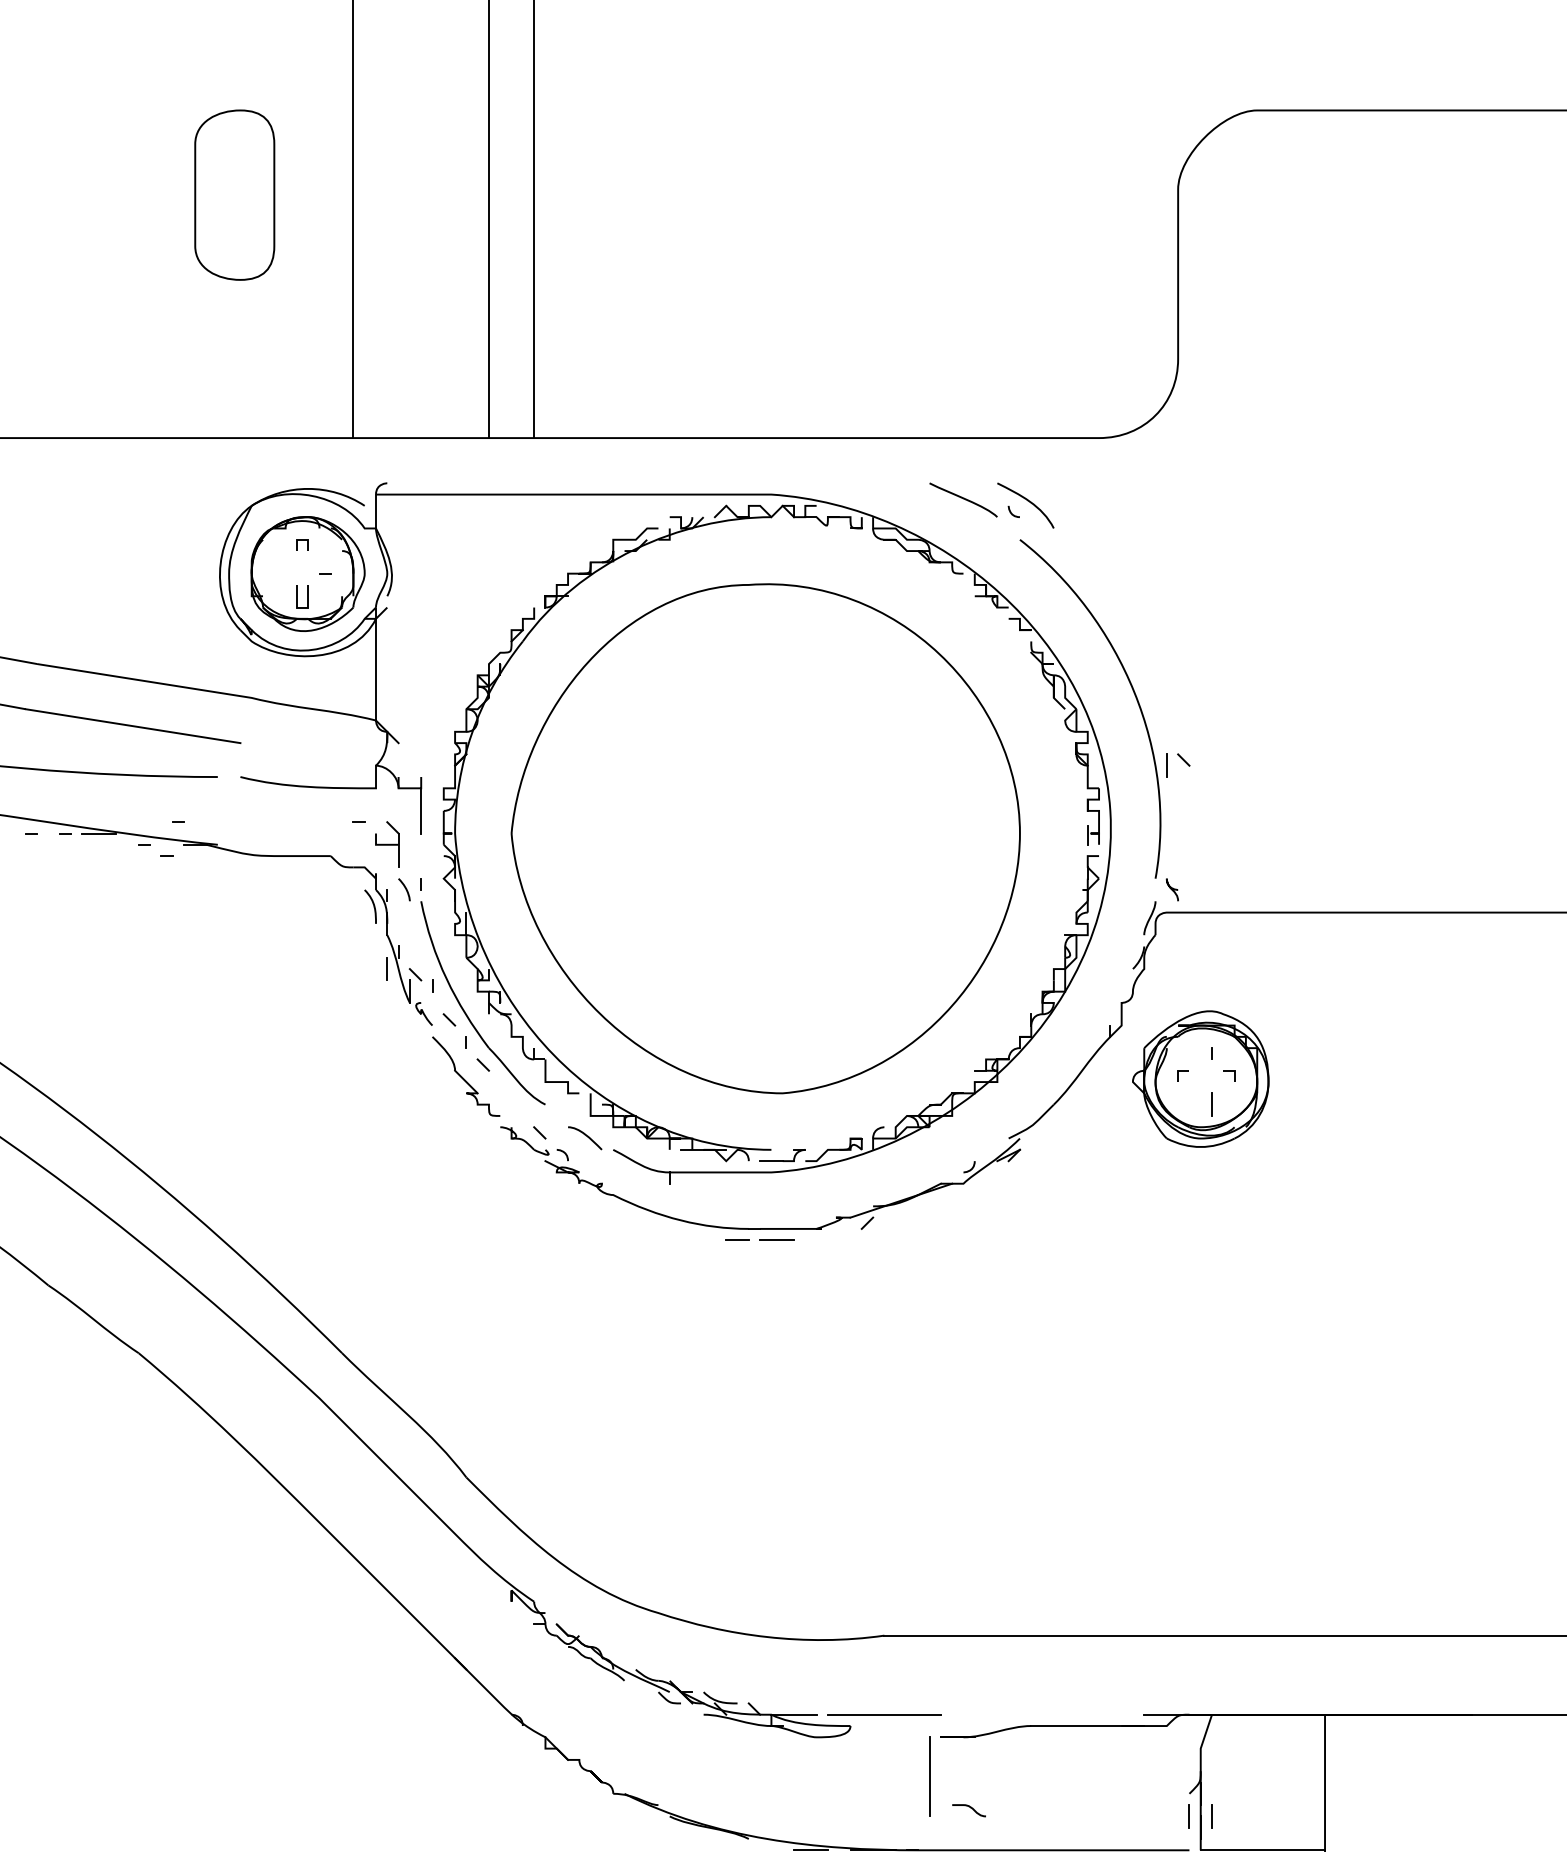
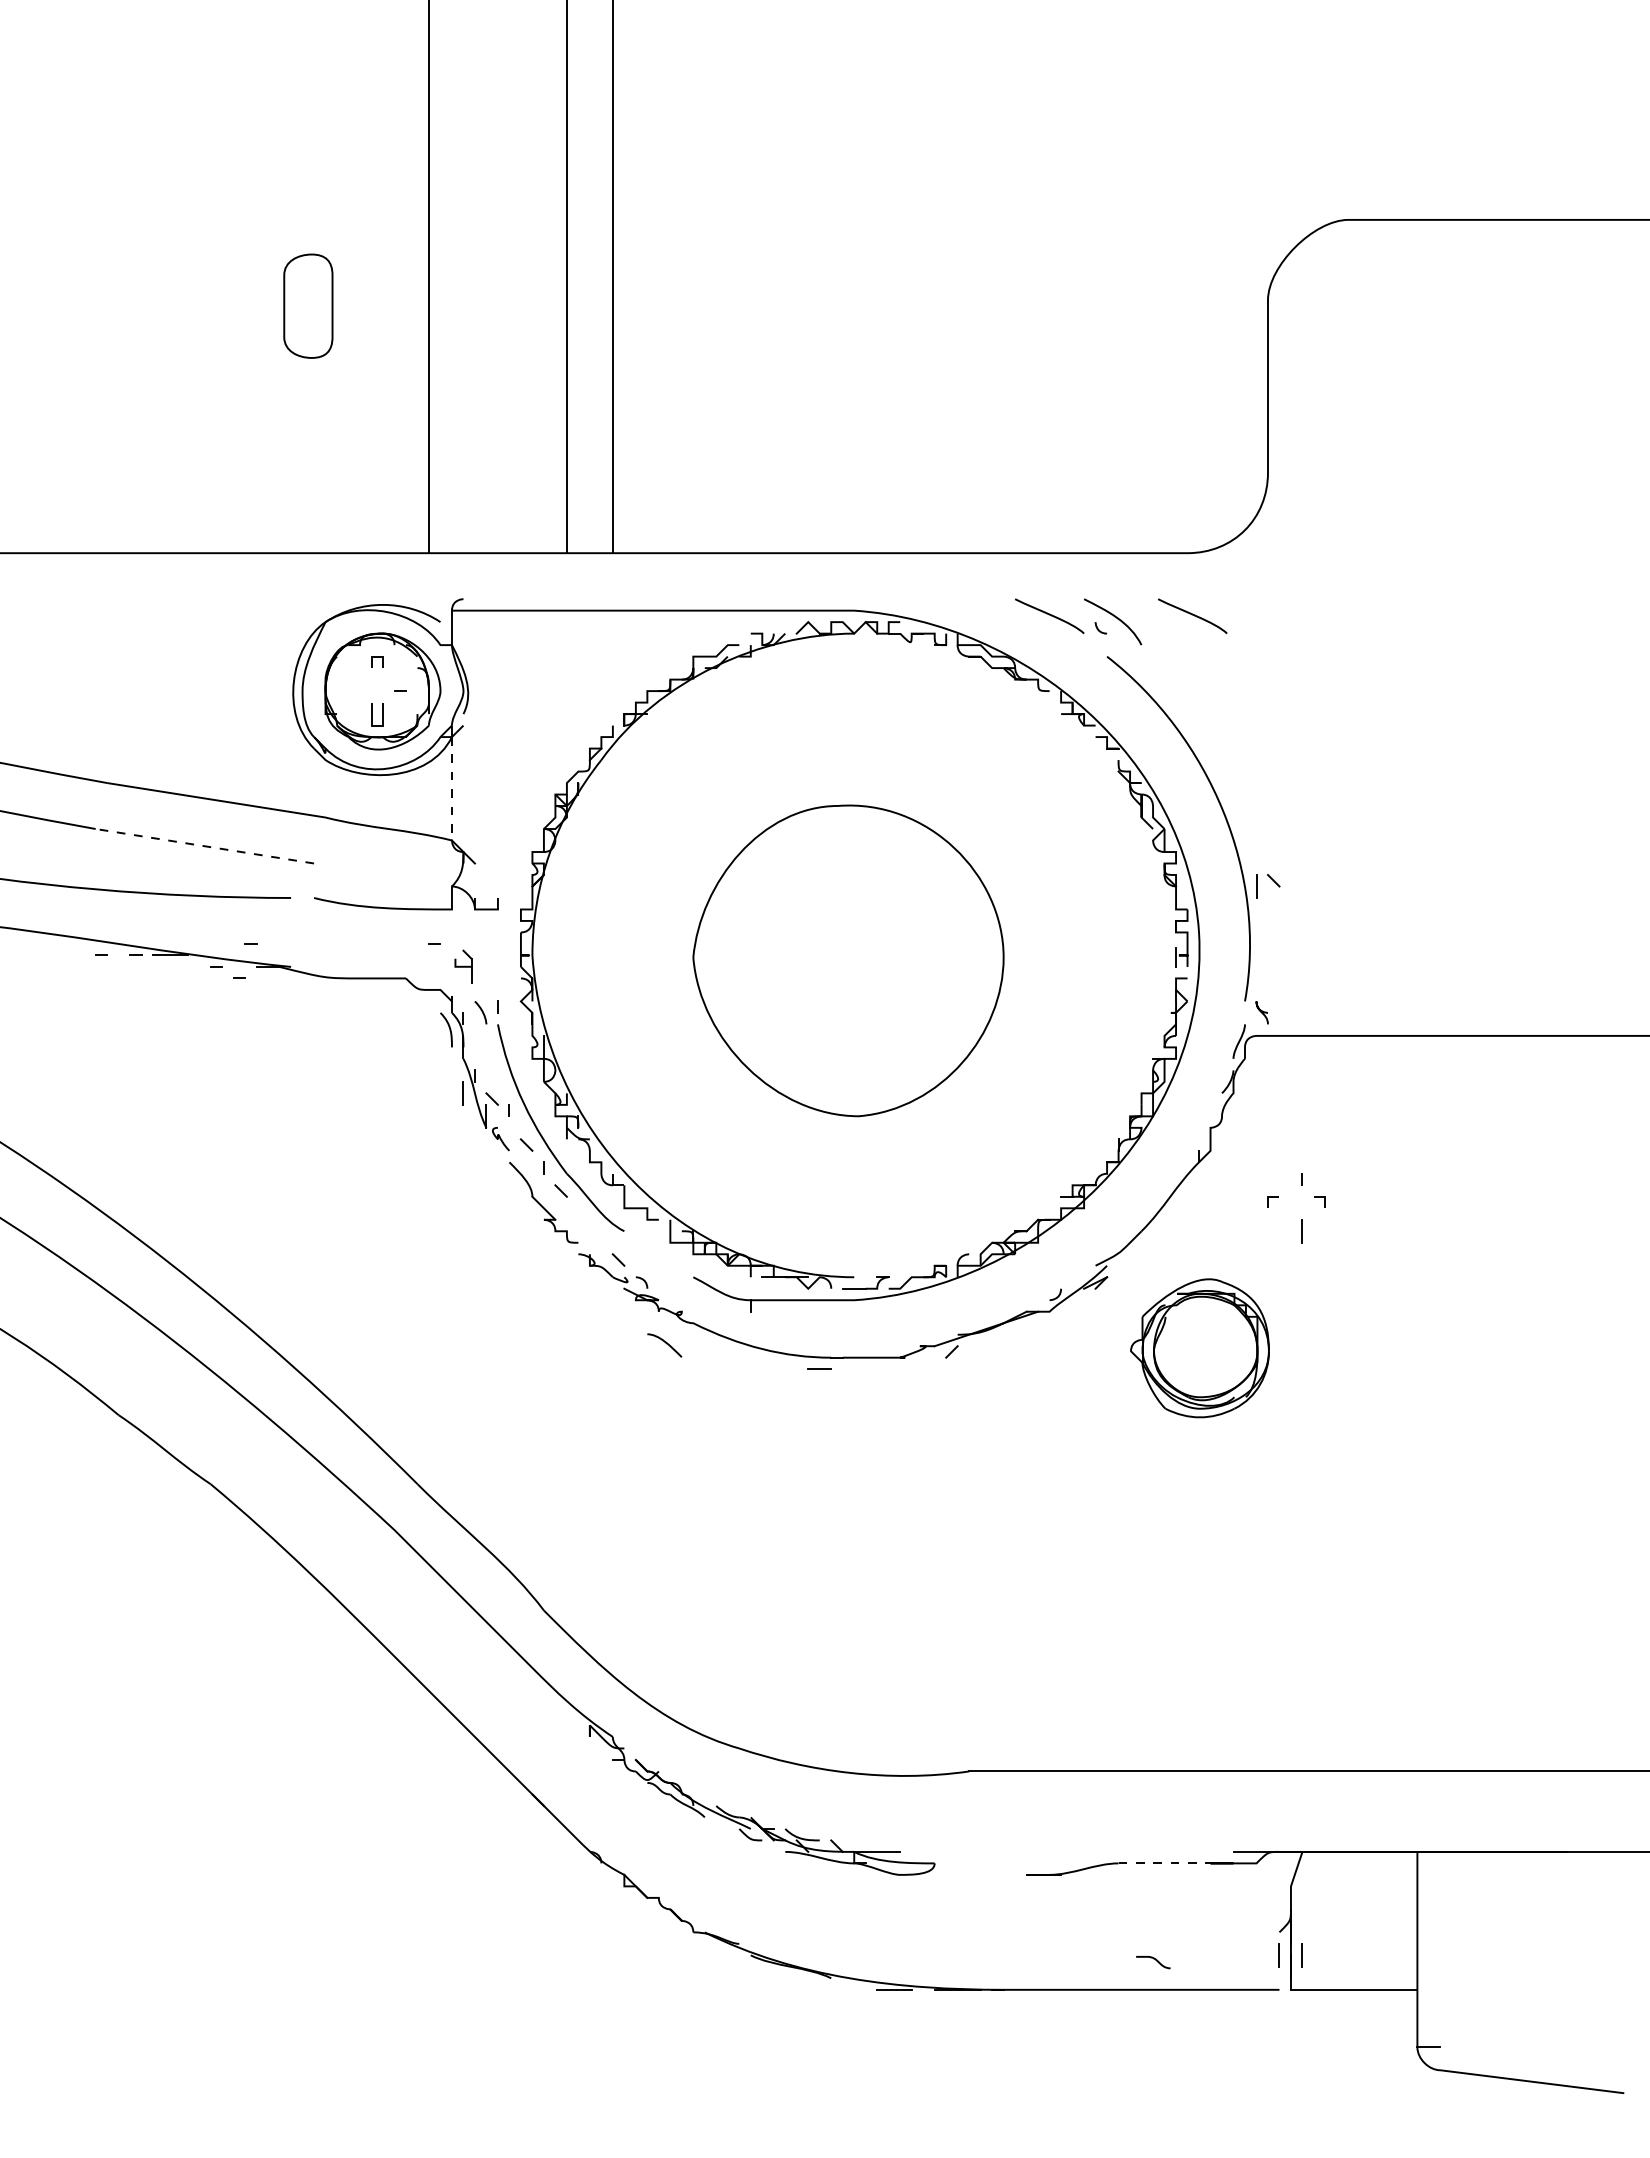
part: (234, 195) -> (308, 306), size x0.6
curve: (1103, 499) -> (1192, 615), added
line: (375, 669) -> (451, 788), solid -> dashed
line: (132, 726) -> (204, 846), solid -> dashed
line: (420, 810) -> (497, 932), removed
part: (765, 838) -> (848, 960), size x0.6
part: (387, 844) -> (463, 966), size x0.7
part: (1200, 1079) -> (1199, 1348), moved
curve: (585, 1136) -> (665, 1343), moved
line: (776, 1240) -> (859, 1369), removed
line: (883, 1714) -> (968, 1851), removed
line: (1076, 1726) -> (1164, 1863), solid -> dashed
line: (929, 1776) -> (1015, 1914), removed
curve: (971, 1808) -> (1155, 1960), moved

